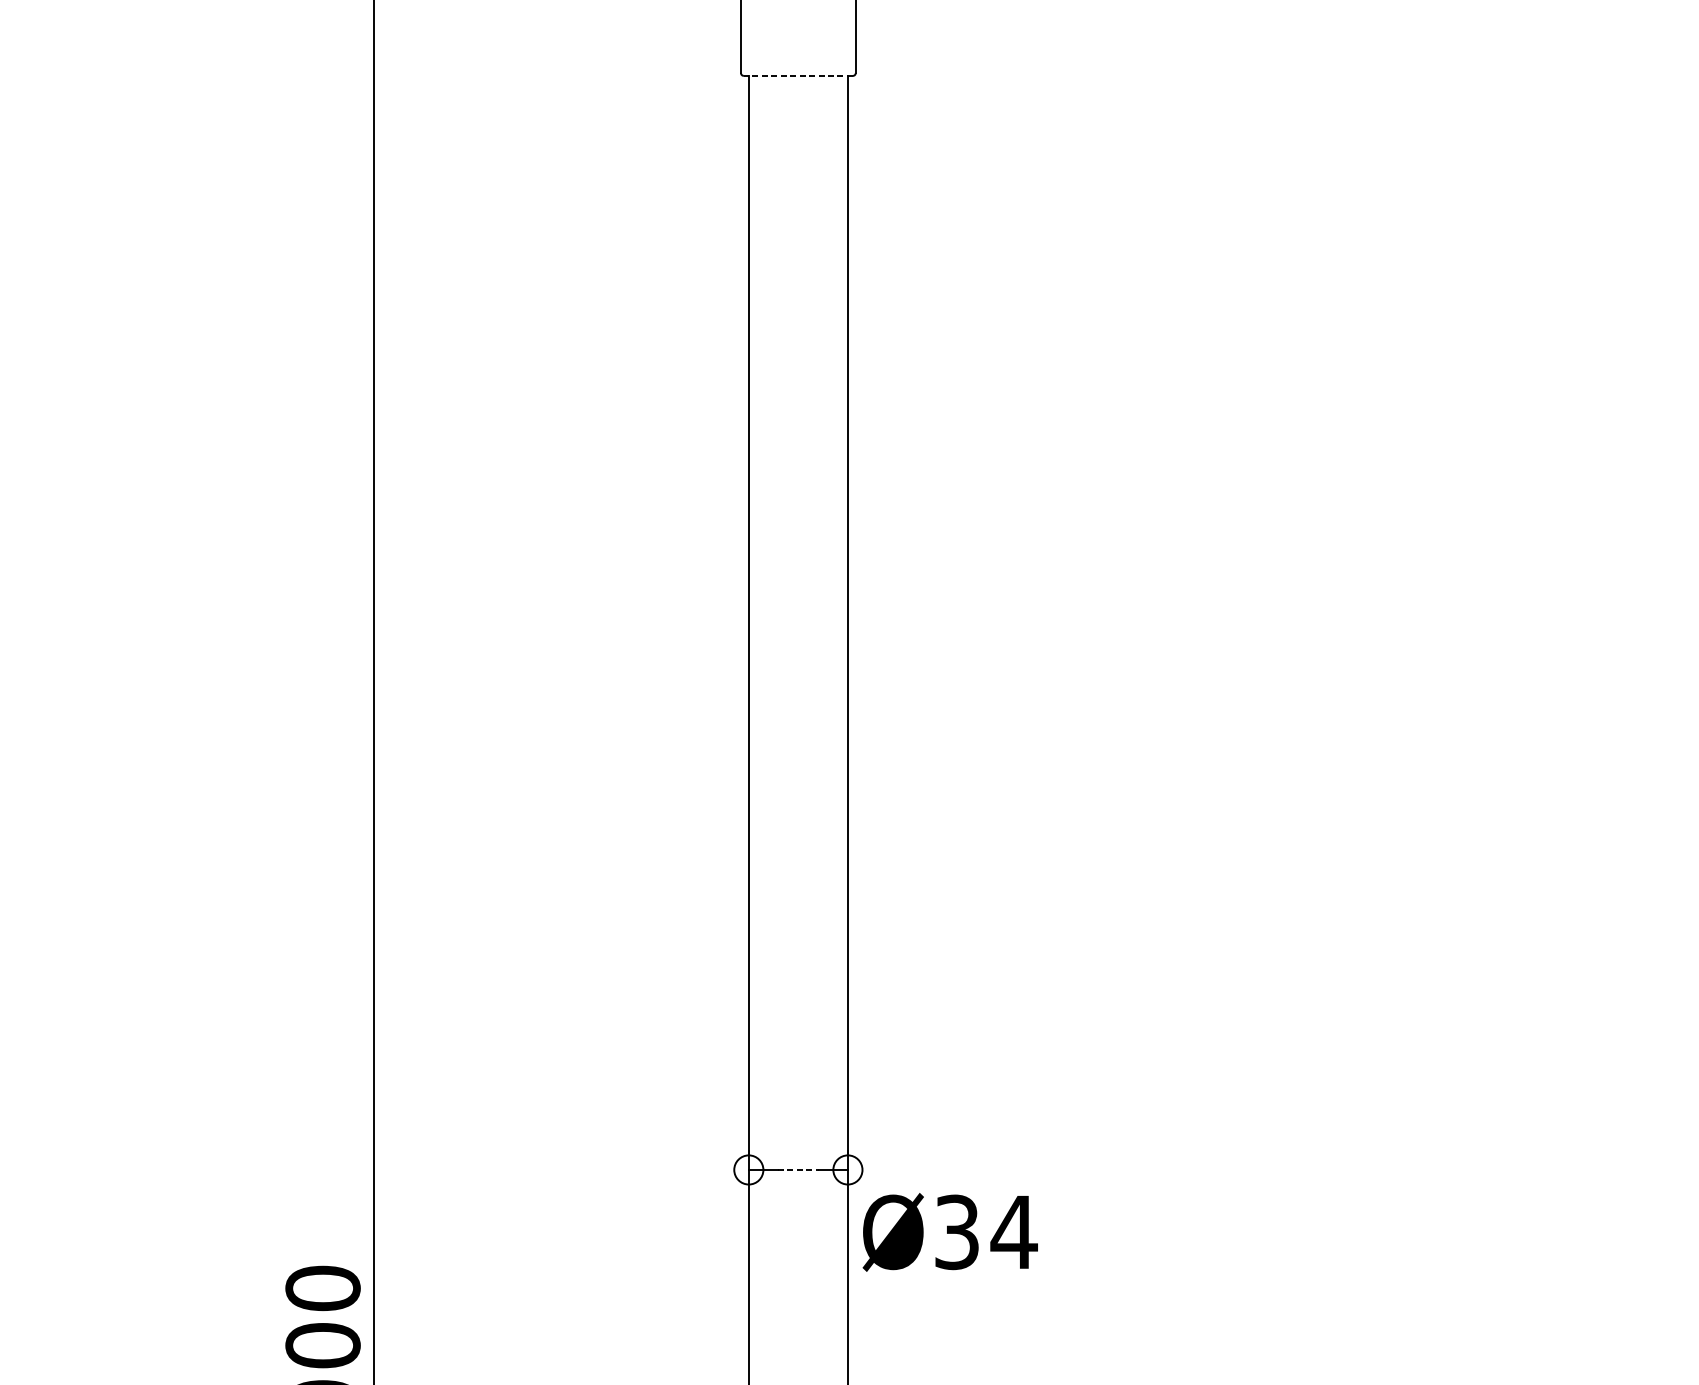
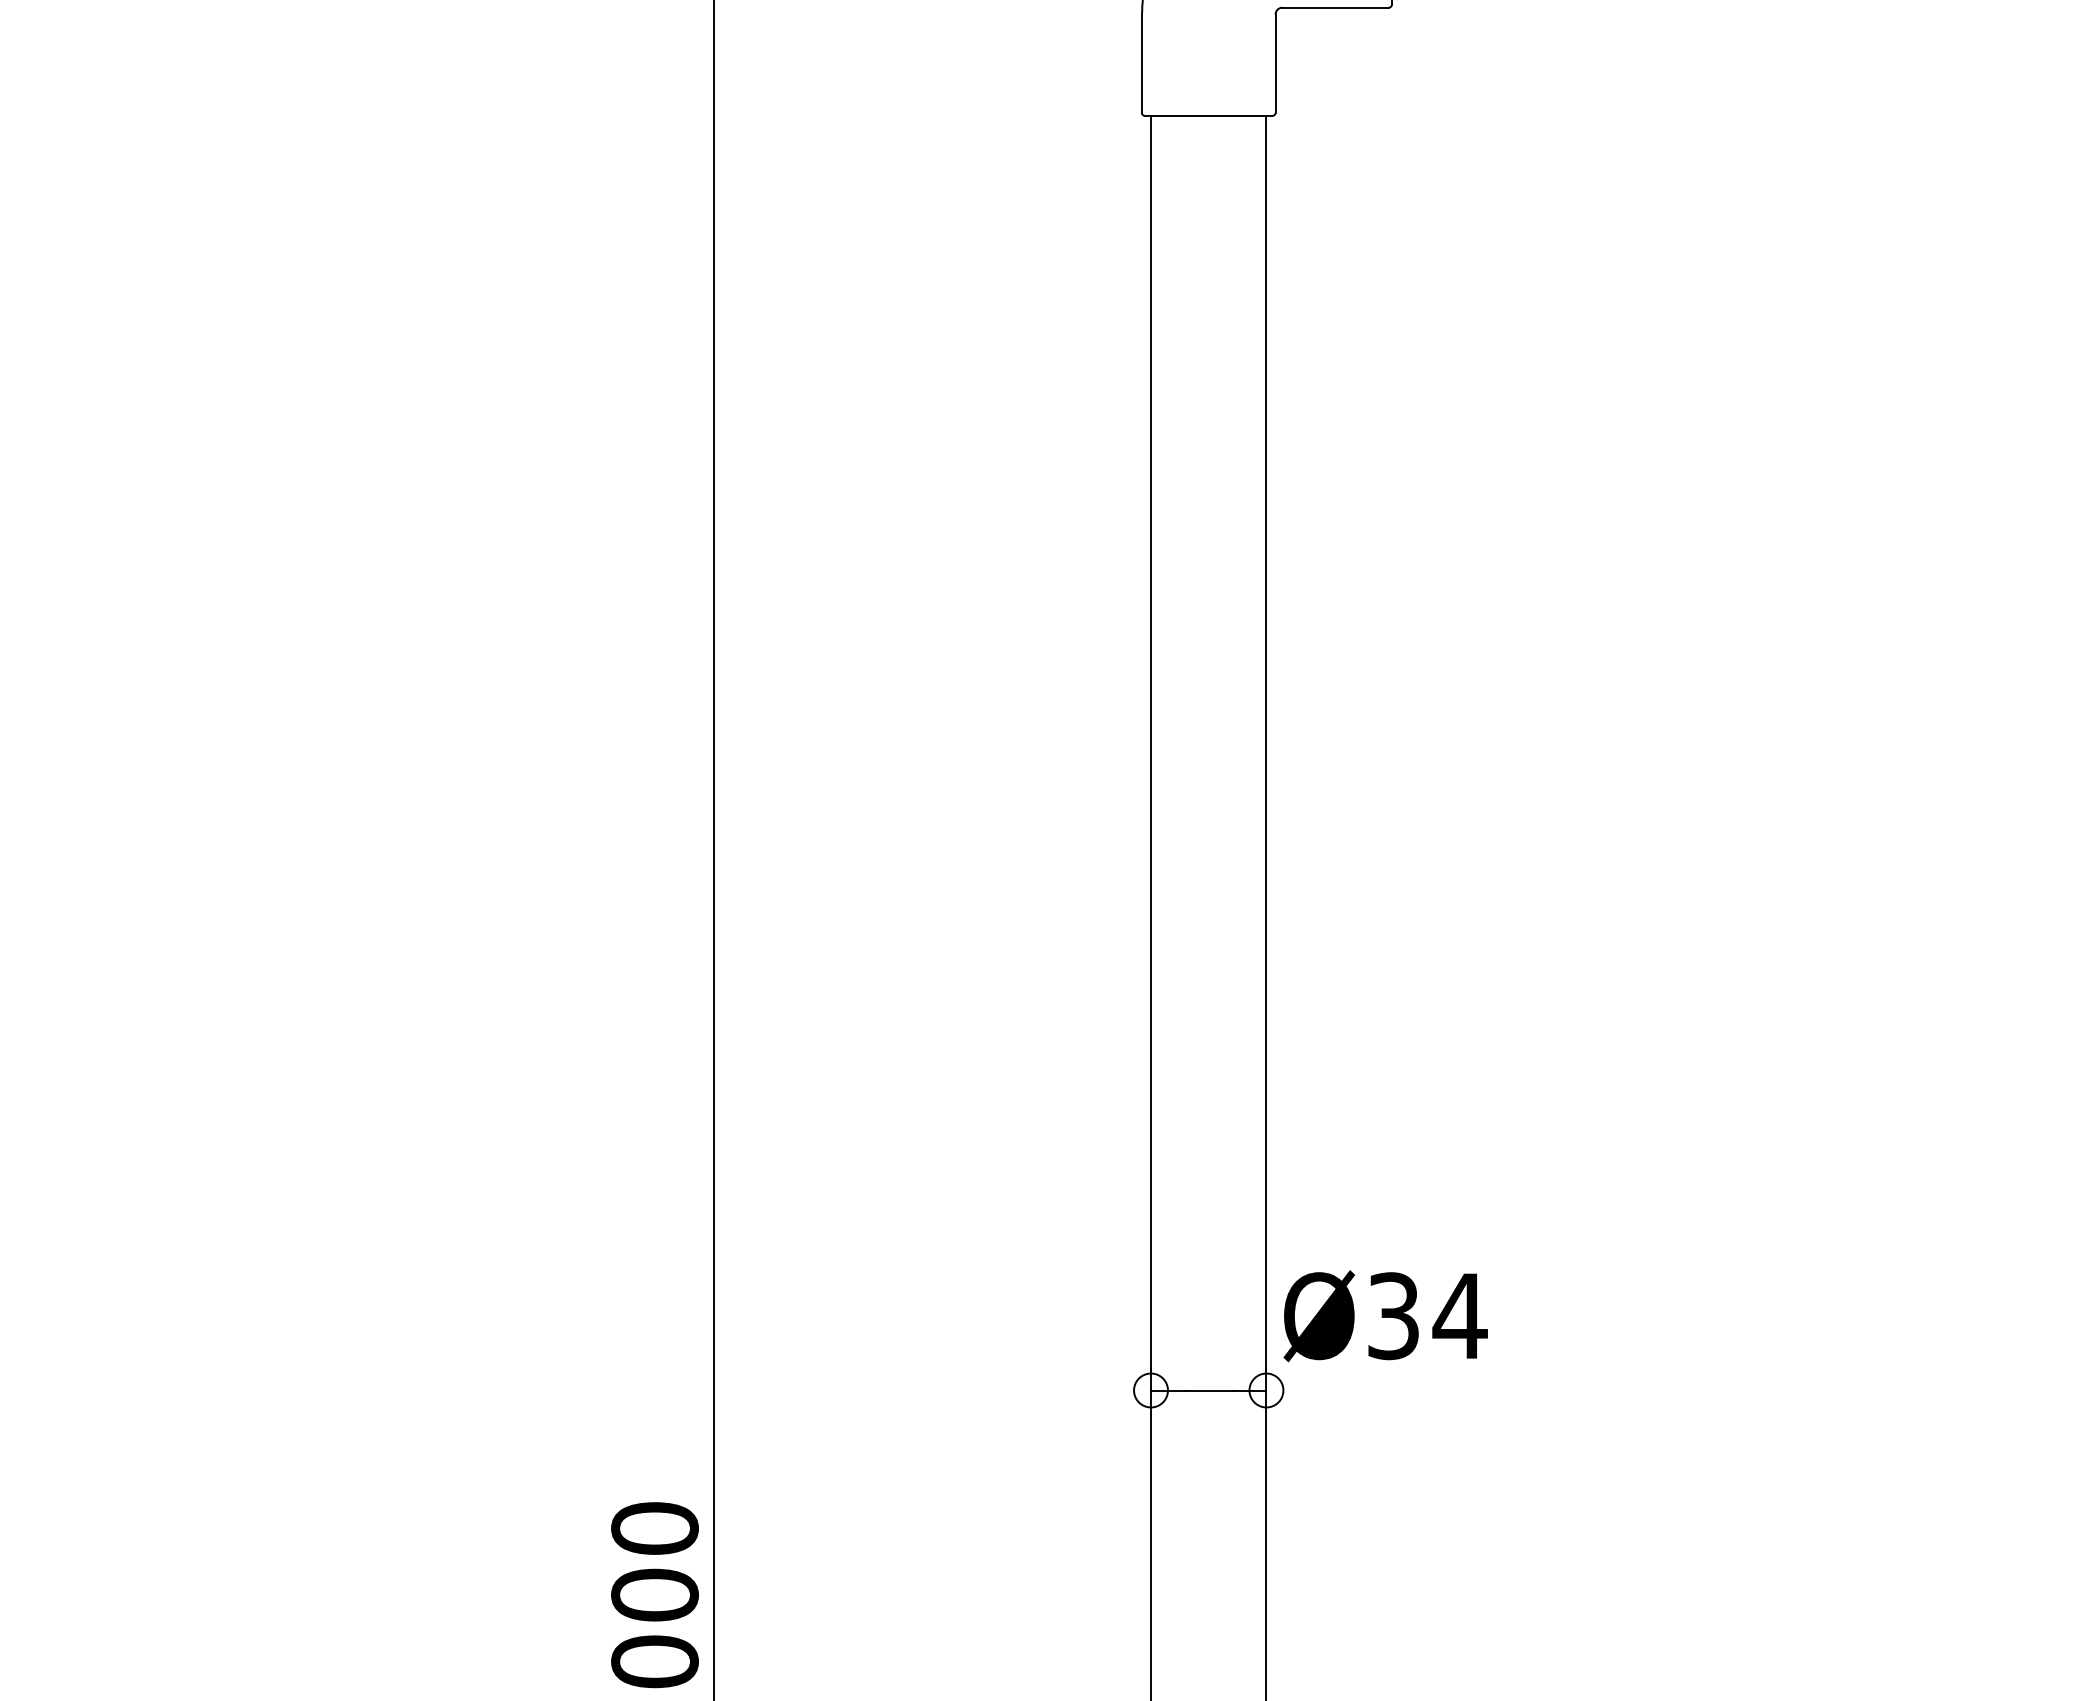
line: (798, 75) -> (1208, 115), dashed -> solid
line: (798, 1169) -> (1208, 1390), dashed -> solid
text: (950, 1232) -> (1385, 1316), moved

